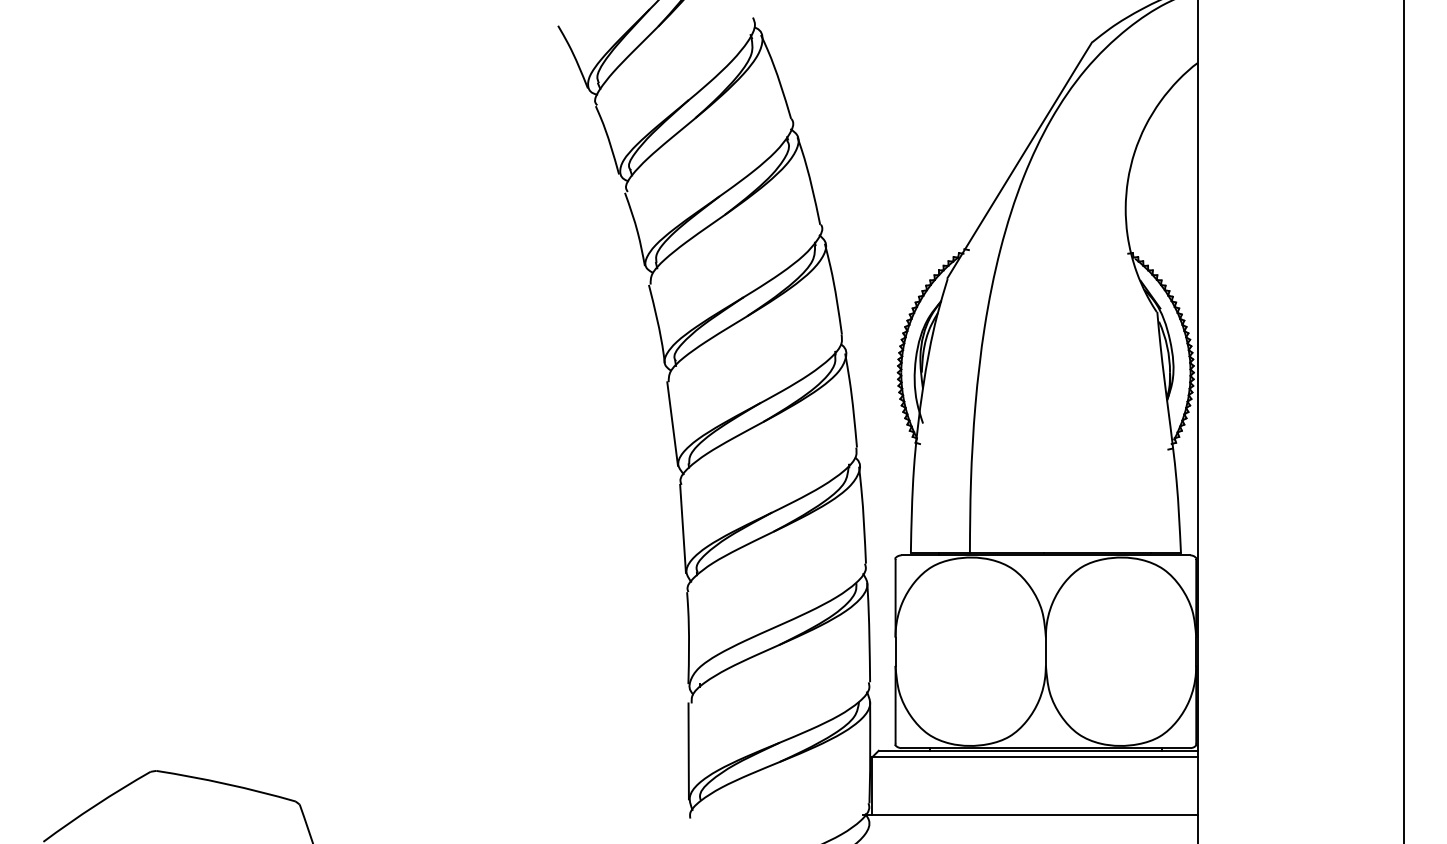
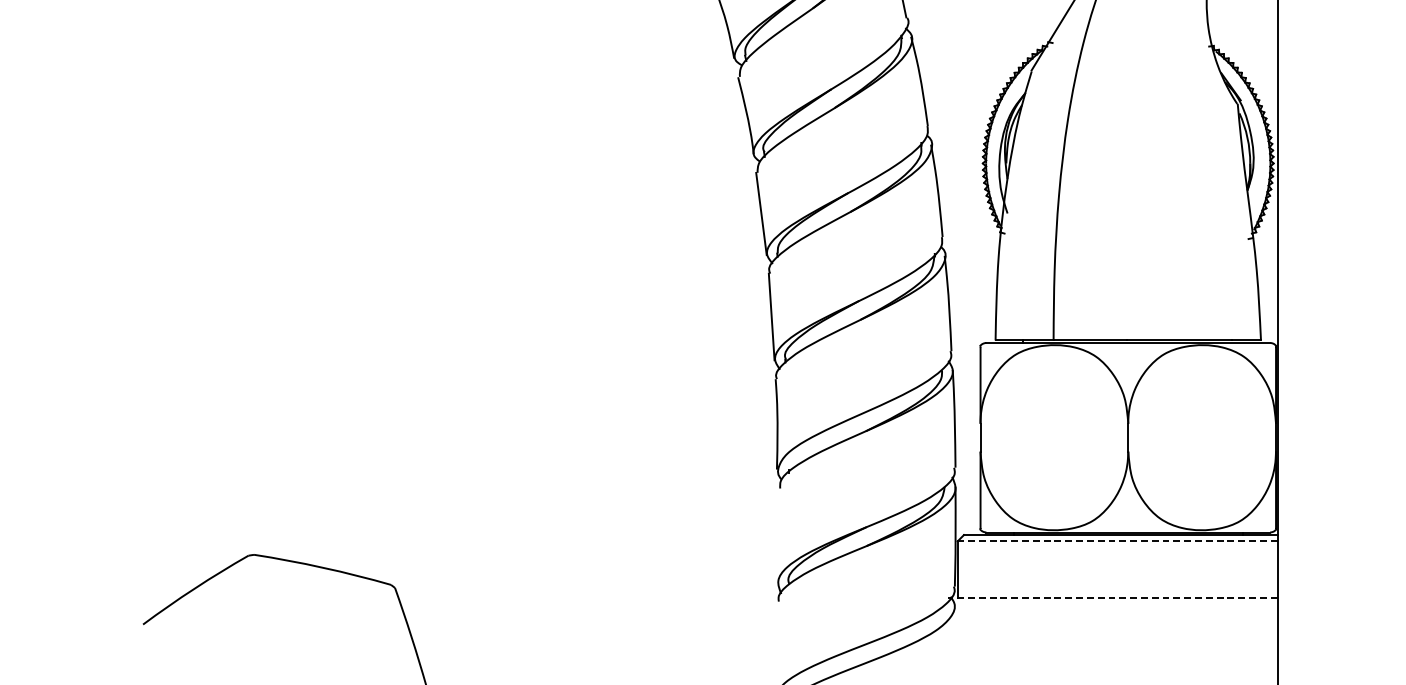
line: (688, 751) -> (777, 535), removed
line: (1035, 757) -> (1118, 541), solid -> dashed
line: (1030, 815) -> (1113, 598), solid -> dashed

